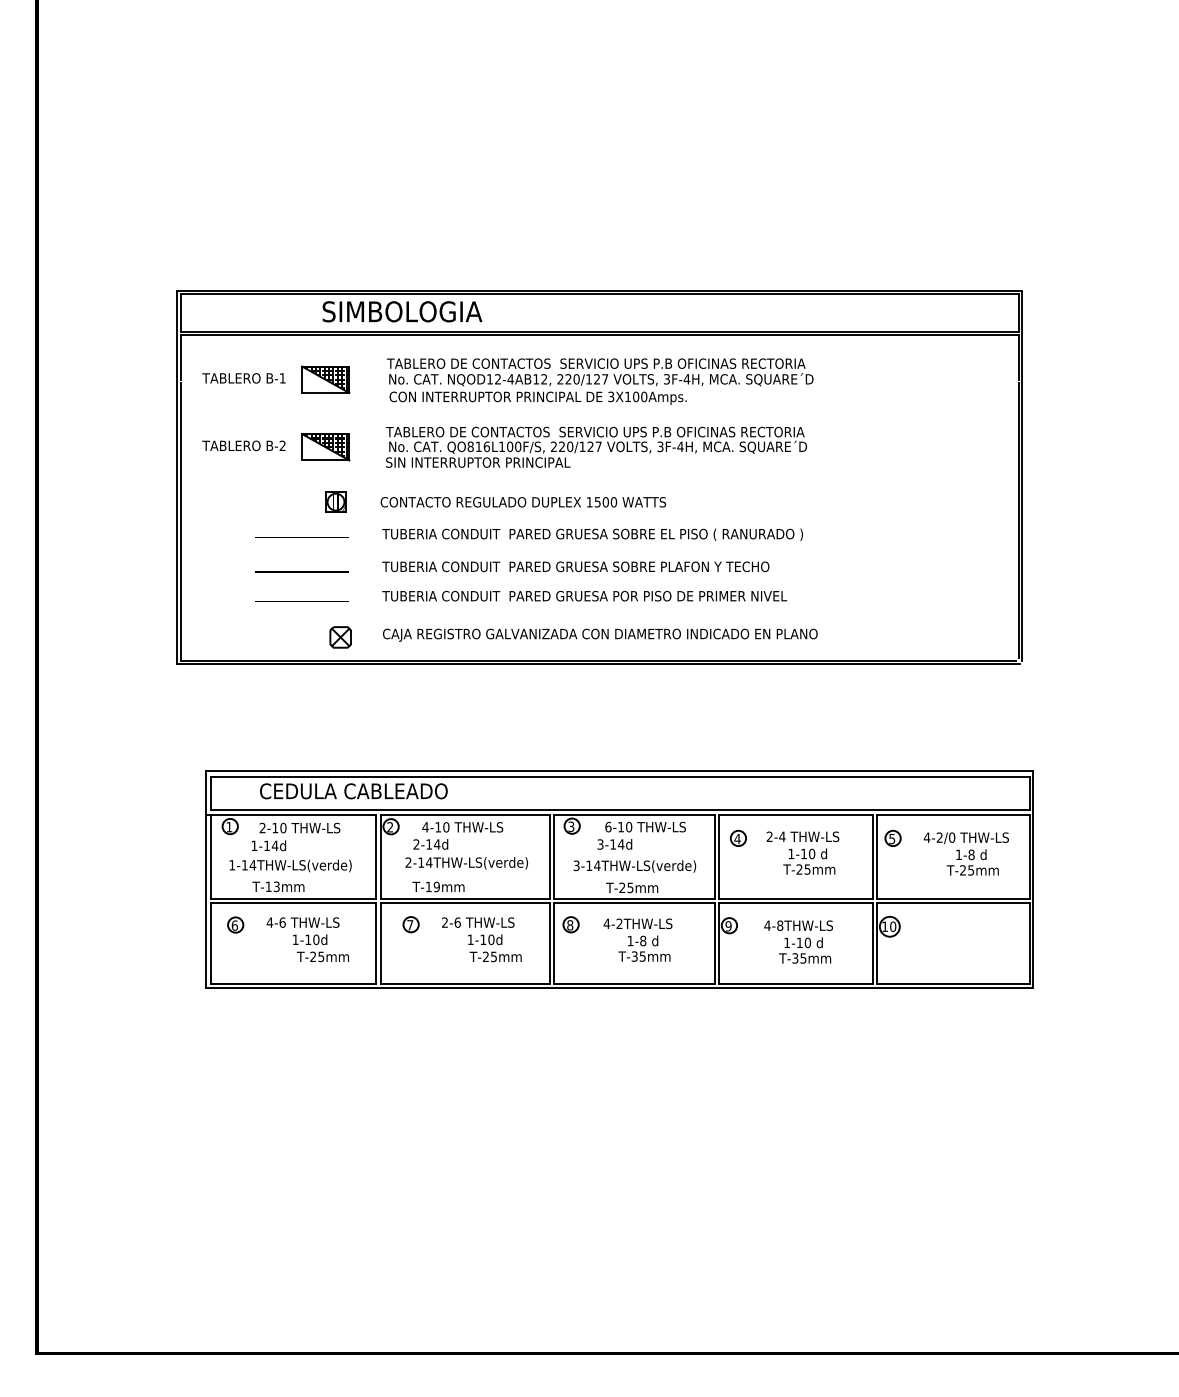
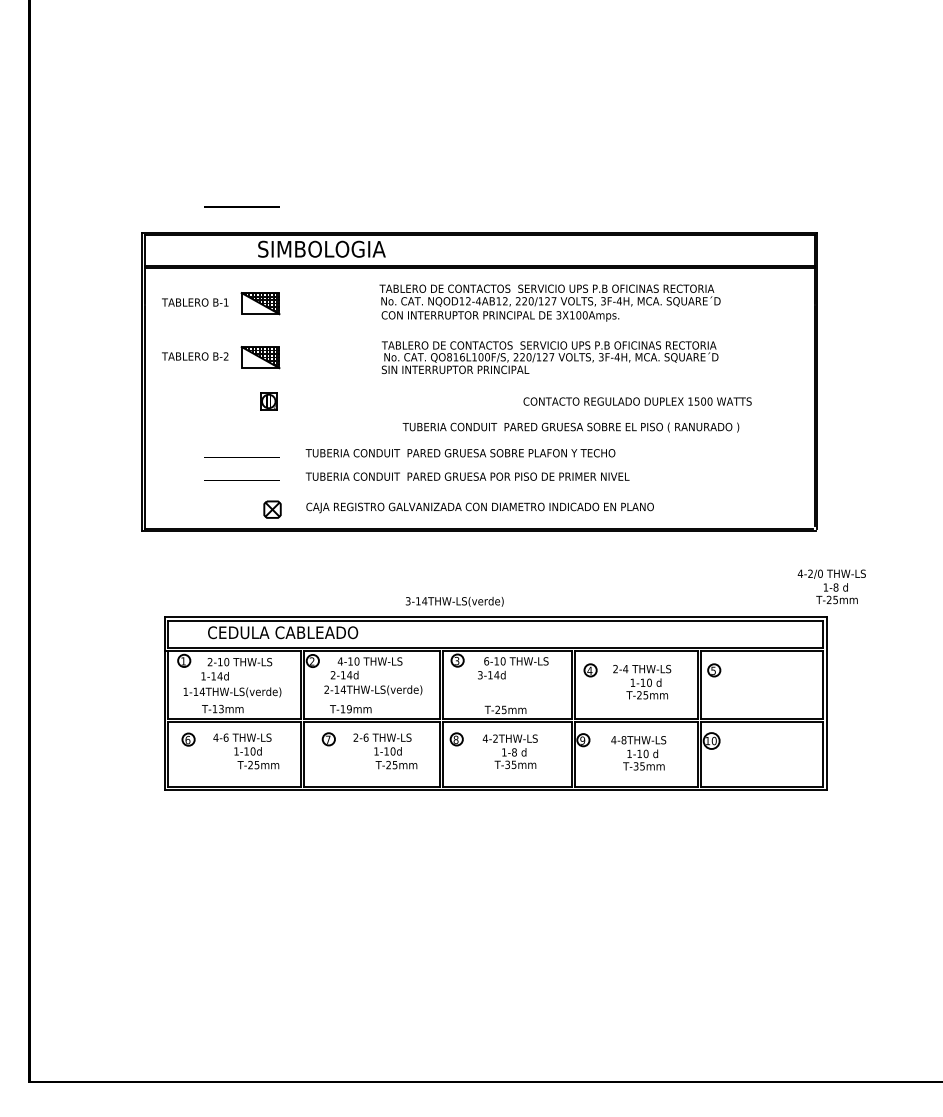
text: (599, 380) -> (549, 302), moved
text: (595, 447) -> (549, 357), moved
text: (523, 502) -> (637, 401), moved
text: (592, 534) -> (570, 427), moved
line: (301, 537) -> (241, 206), moved
text: (965, 853) -> (831, 586), moved
text: (634, 866) -> (454, 601), moved

